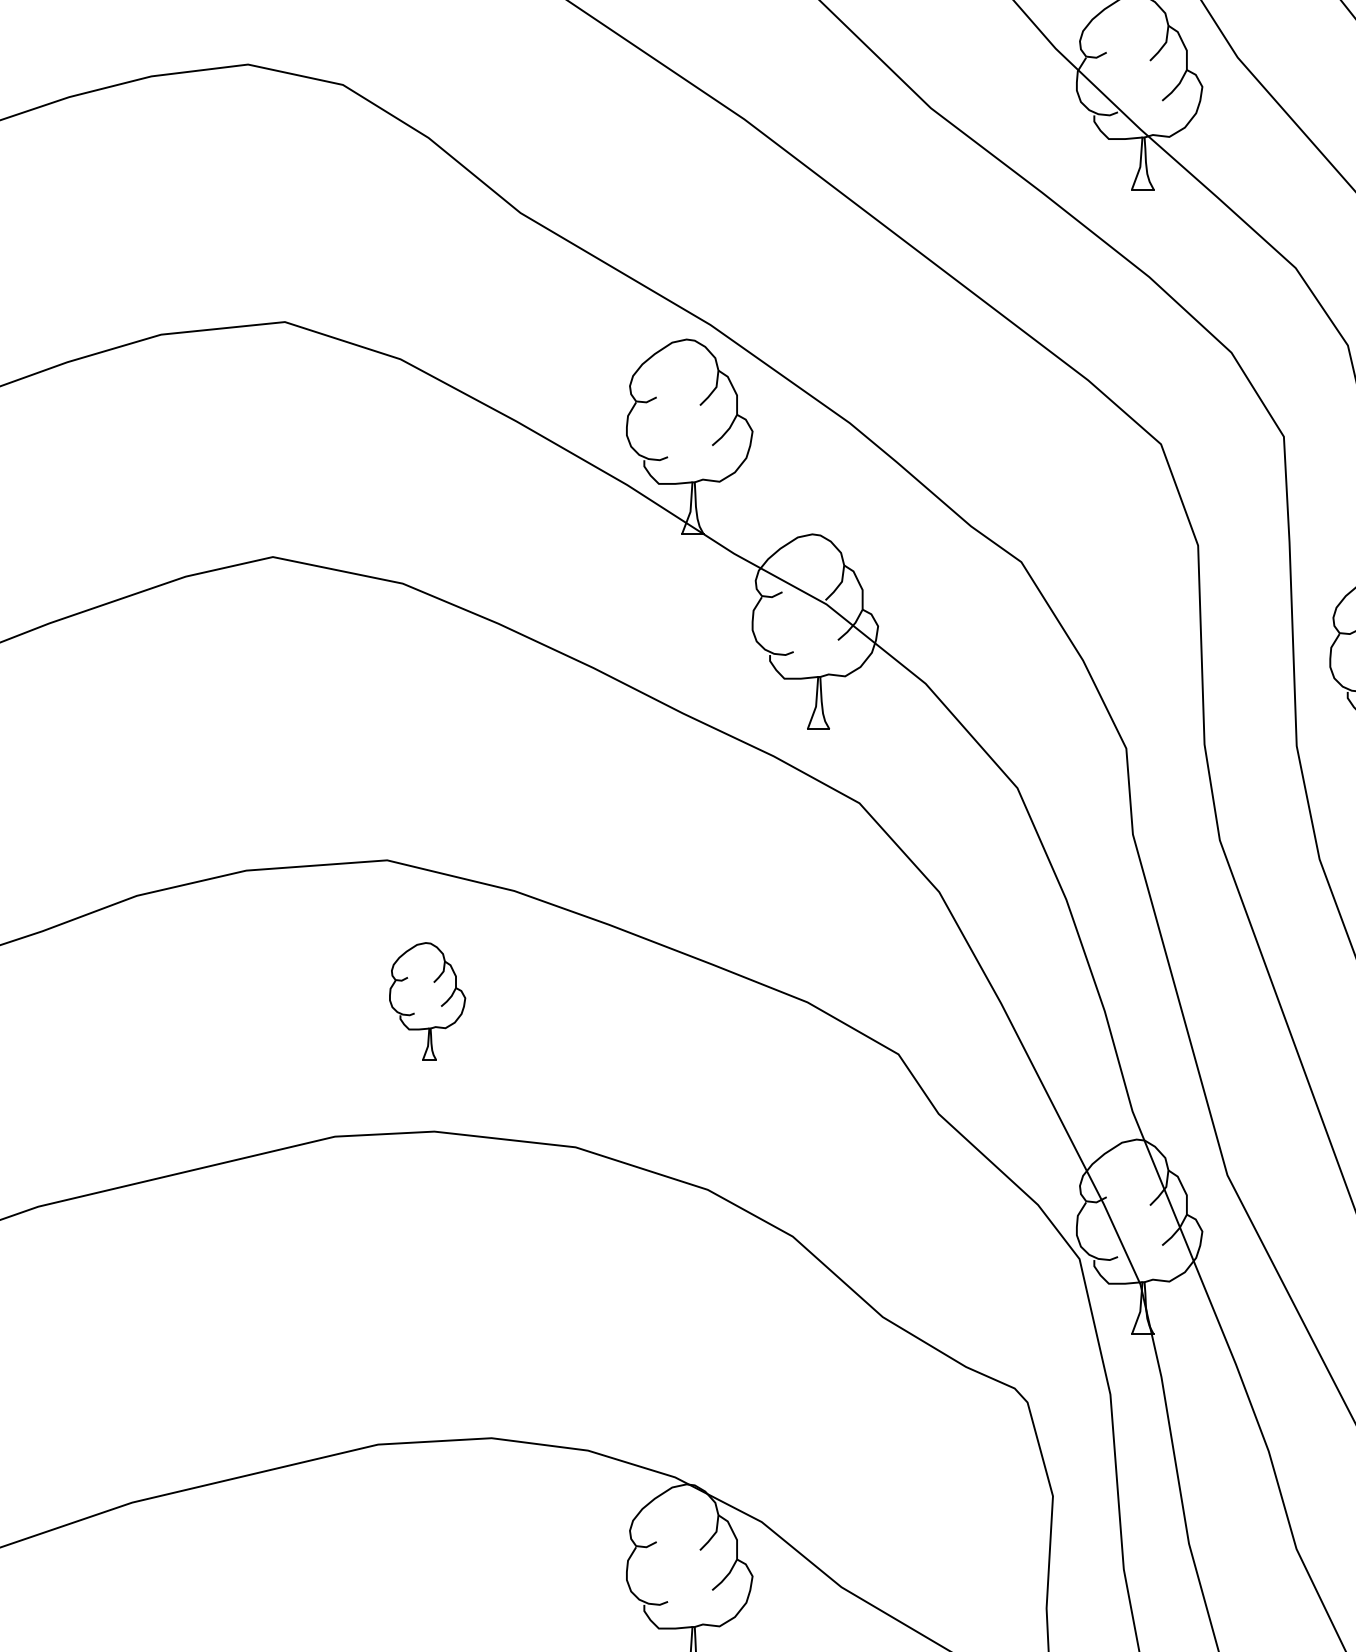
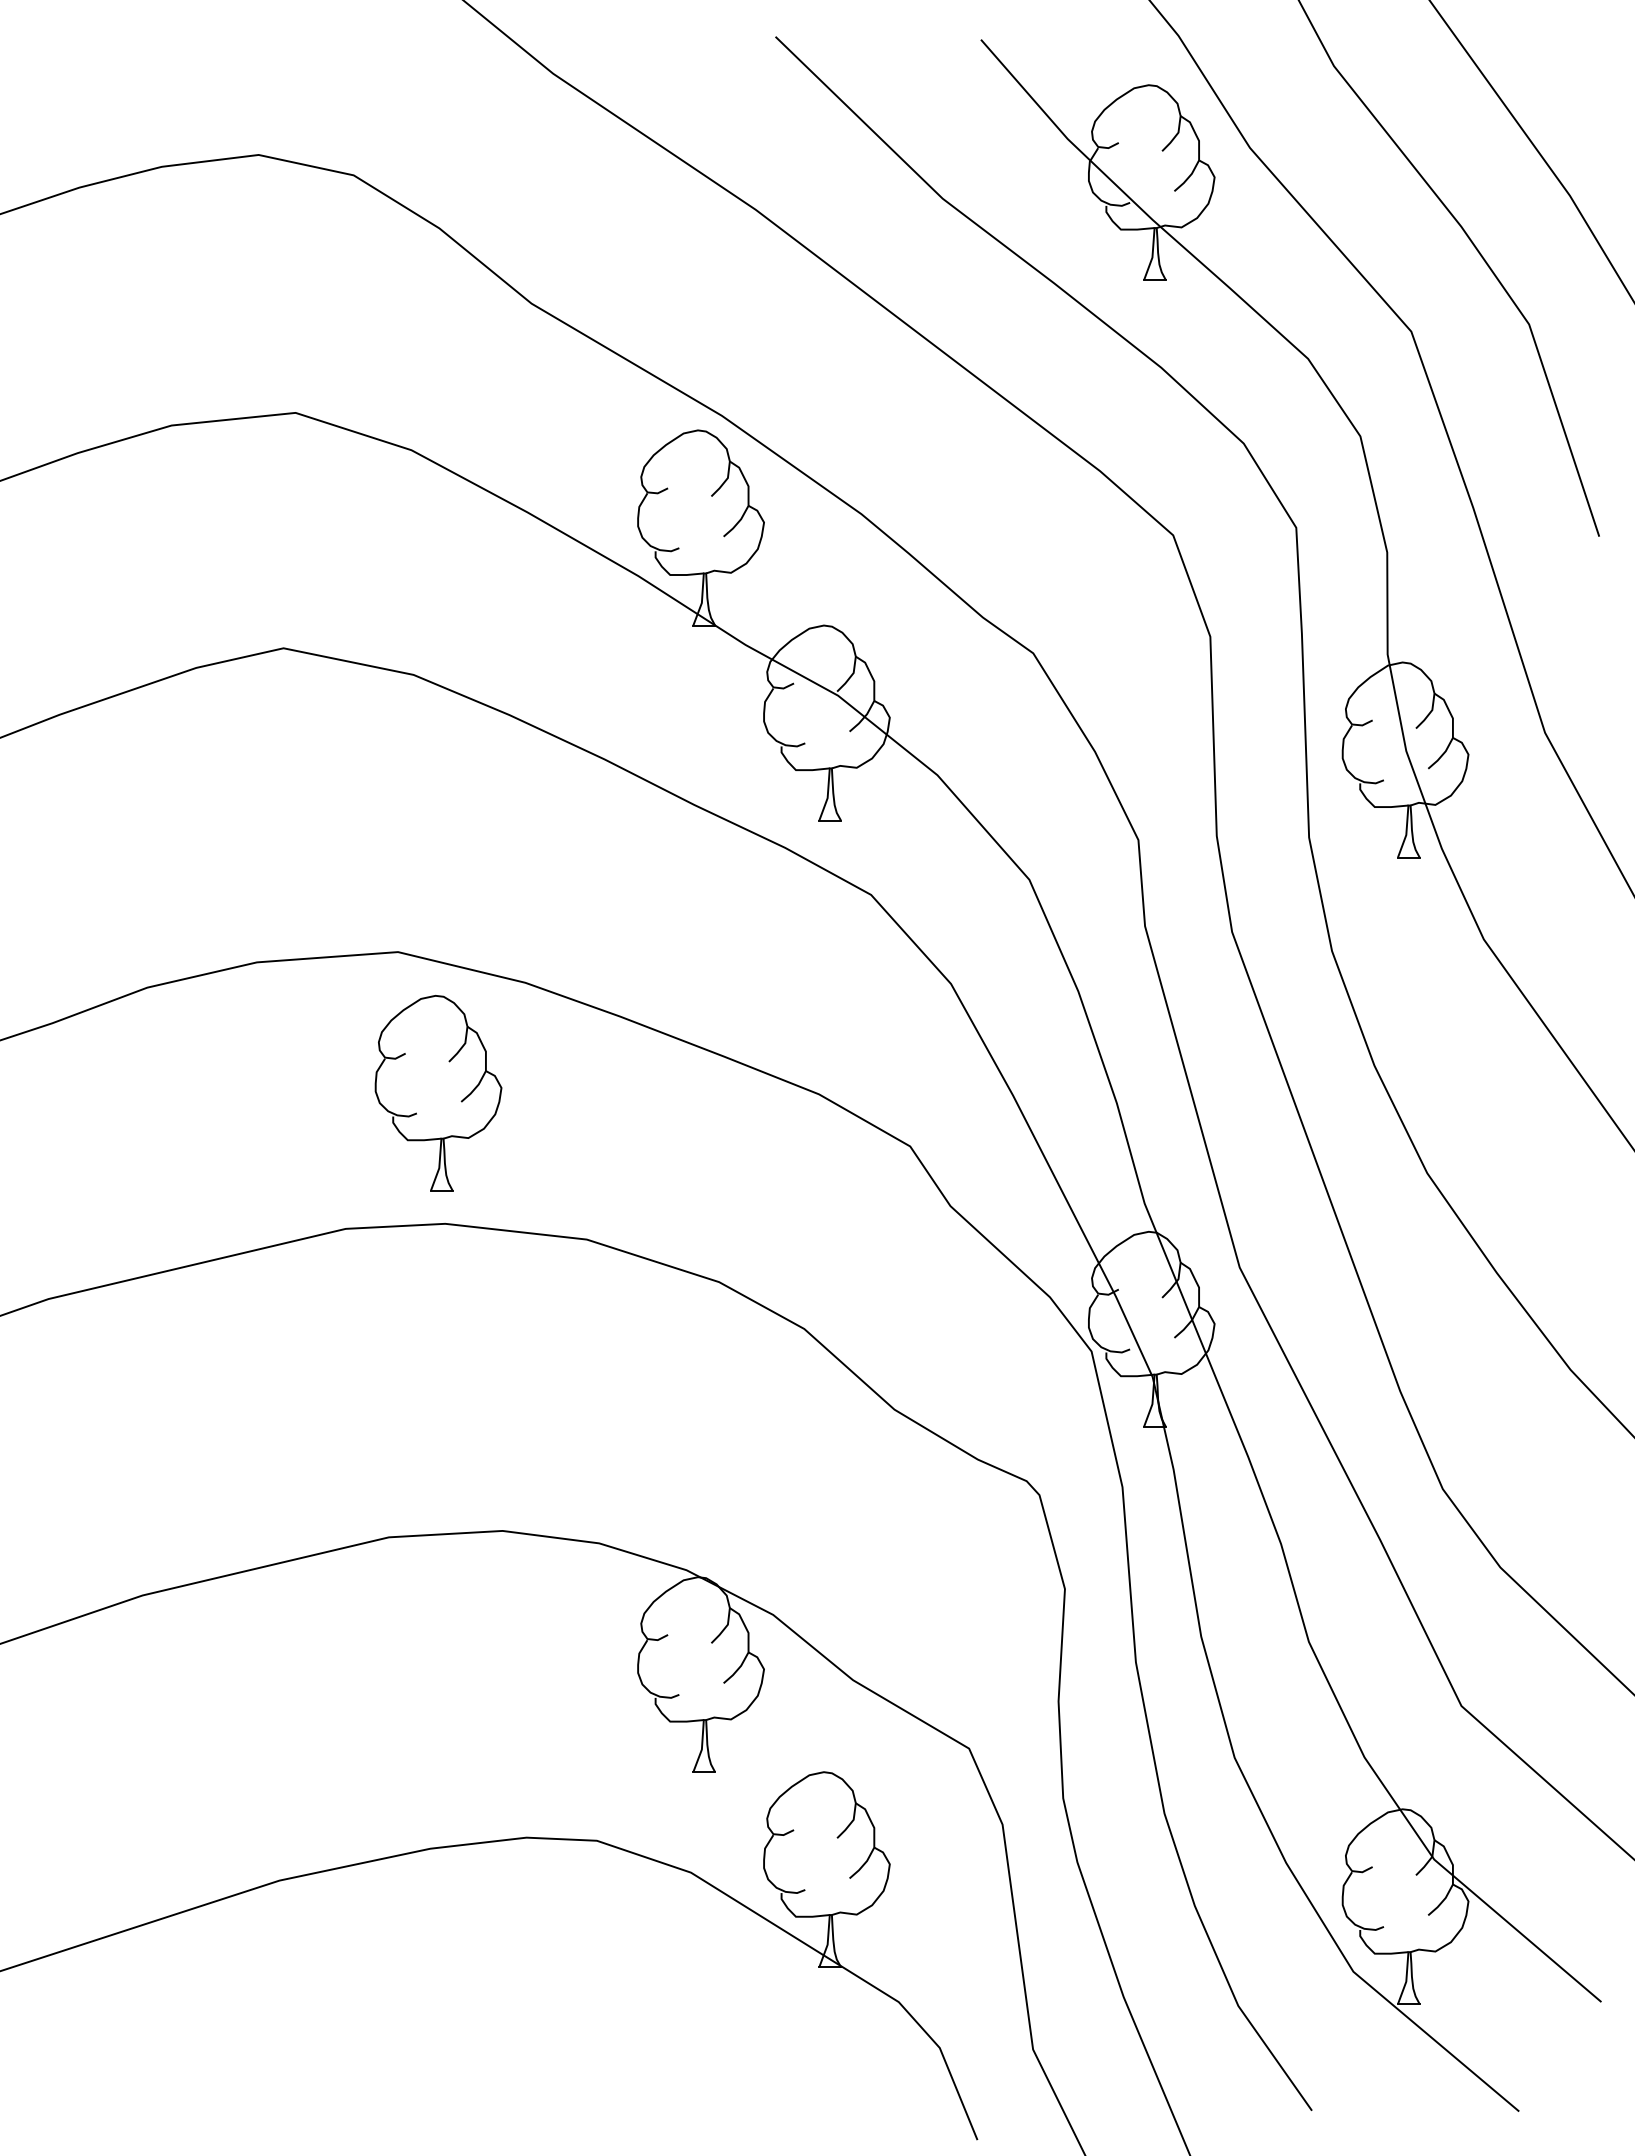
part: (427, 1001) -> (438, 1093), size x1.67

